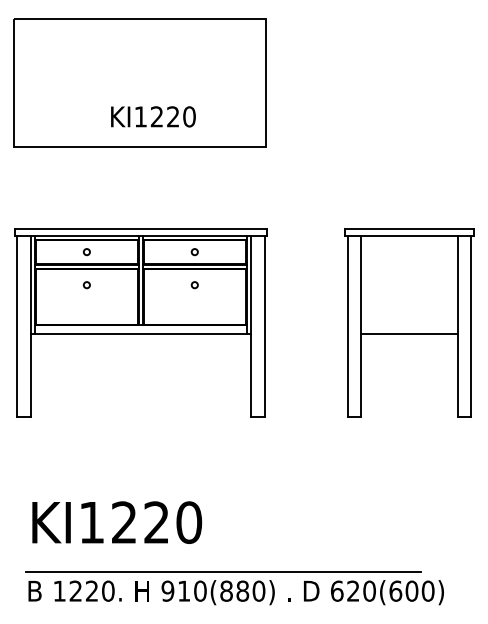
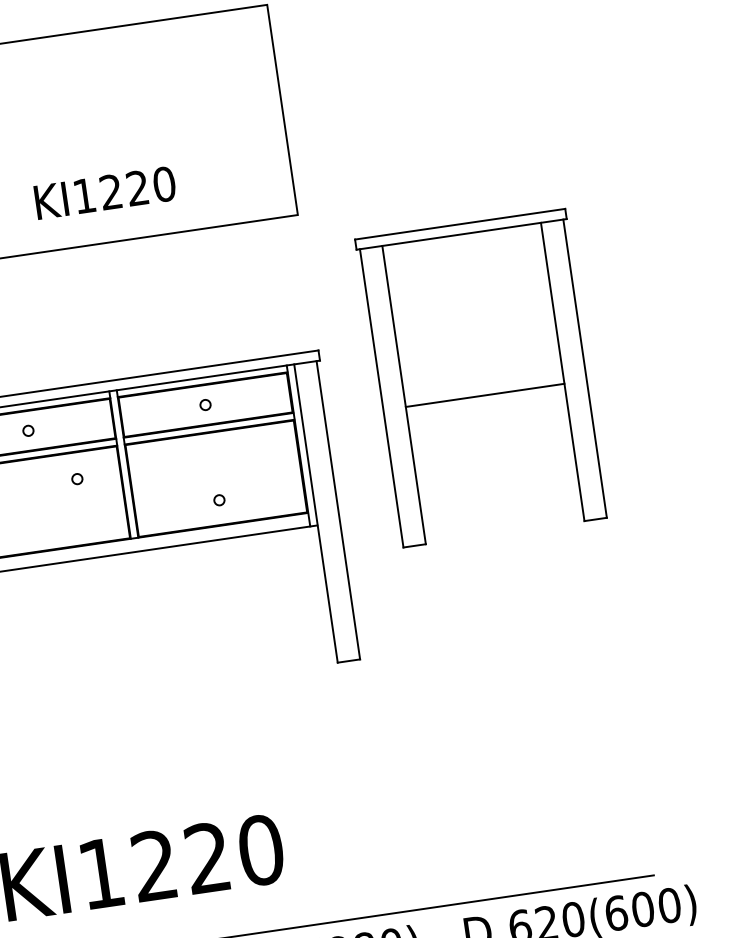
circle: (86, 285) -> (76, 479), moved
circle: (194, 285) -> (218, 500), moved
part: (409, 322) -> (482, 376), moved

